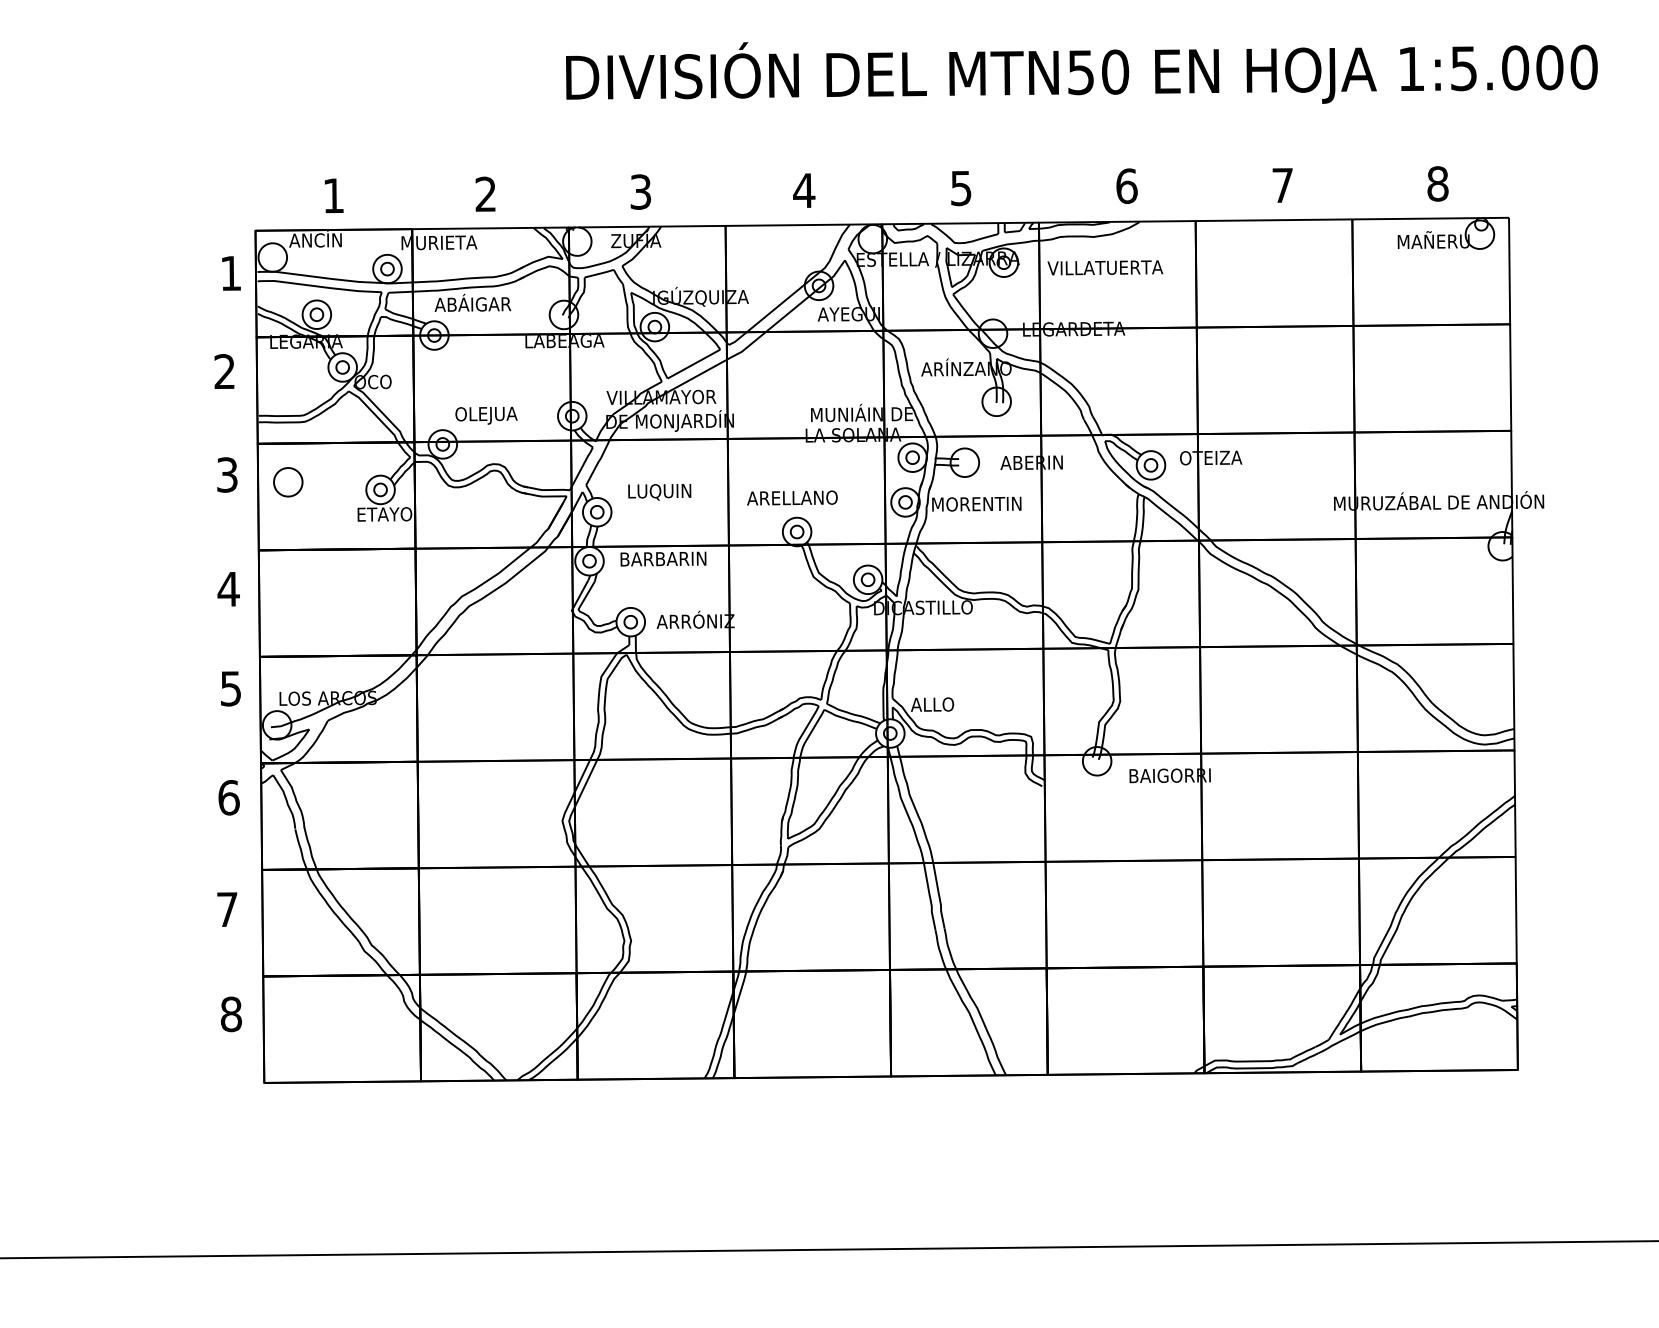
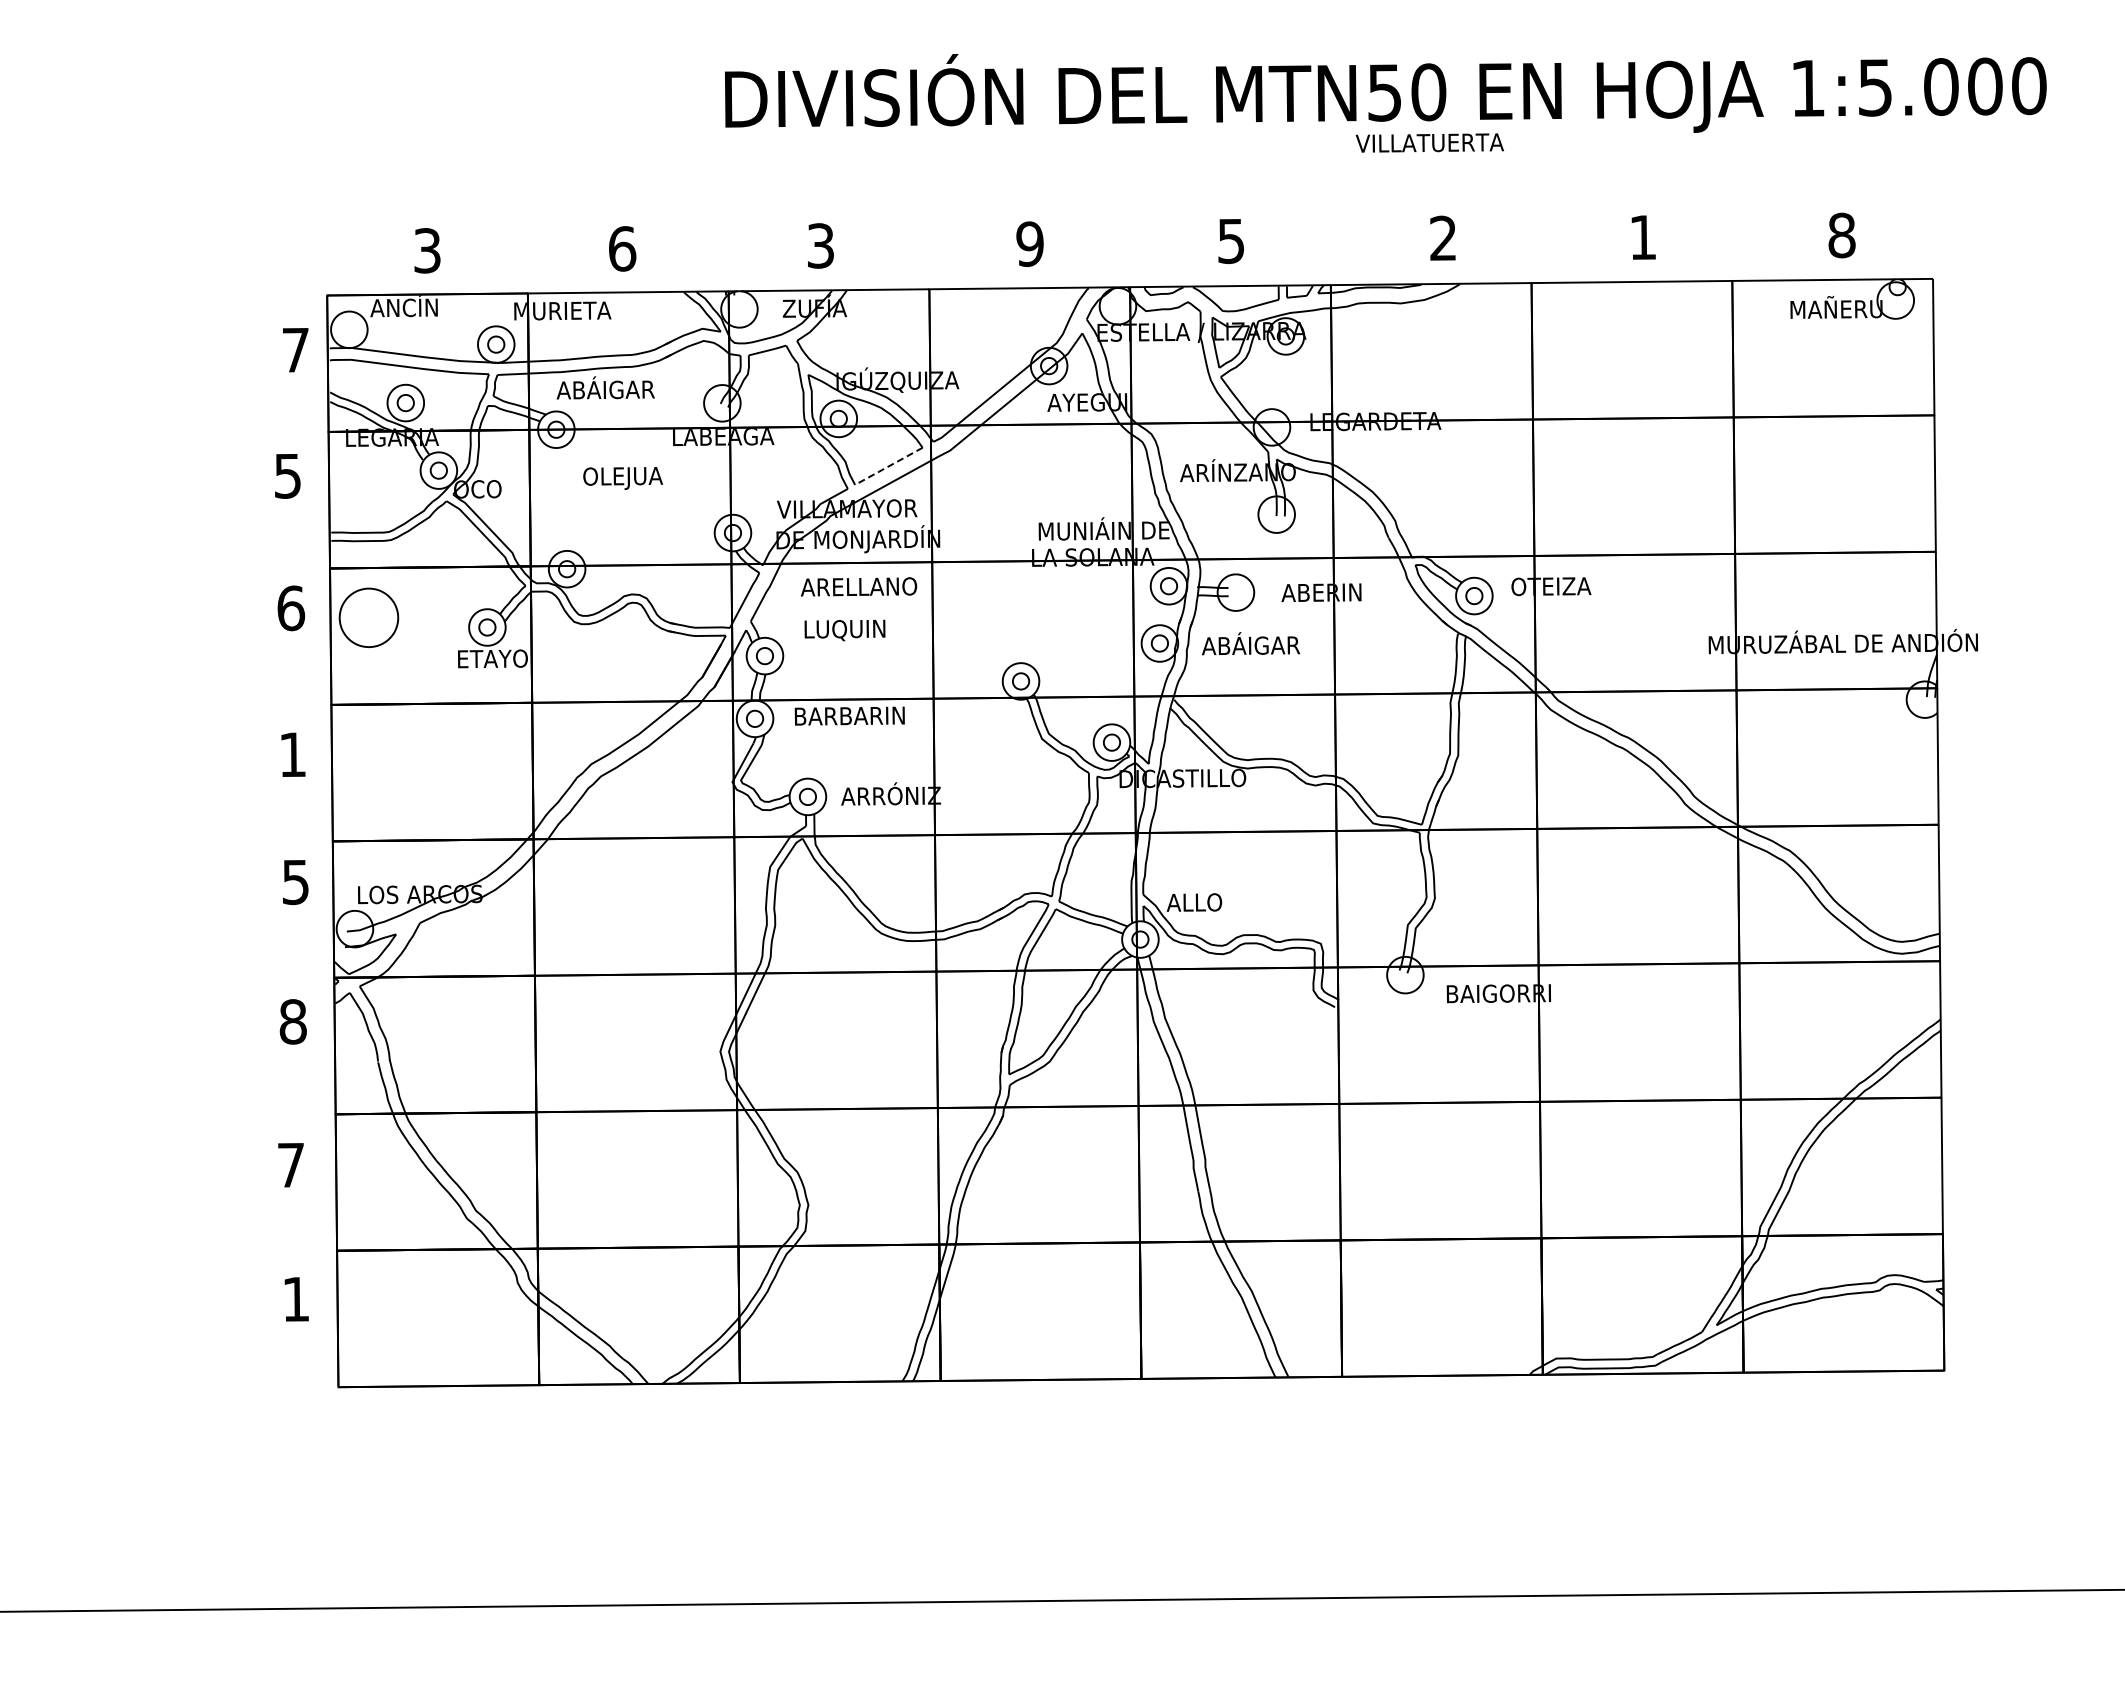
text: (1282, 185) -> (1642, 237), 7 -> 1
text: (1126, 186) -> (1443, 238), 6 -> 2
text: (803, 190) -> (1029, 244), 4 -> 9
text: (486, 194) -> (622, 248), 2 -> 6
text: (333, 195) -> (427, 250), 1 -> 3
text: (1105, 267) -> (1429, 142), moved
text: (230, 273) -> (295, 350), 1 -> 7
line: (693, 364) -> (888, 466), solid -> dashed
text: (224, 371) -> (287, 475), 2 -> 5
text: (486, 415) -> (623, 478), moved
text: (227, 475) -> (291, 608), 3 -> 6
part: (288, 482) -> (369, 617), size x1.6
text: (792, 497) -> (859, 586), moved
text: (977, 502) -> (1251, 643), MORENTIN -> ABÁIGAR
text: (228, 589) -> (292, 754), 4 -> 1
text: (229, 797) -> (293, 1021), 6 -> 8
text: (230, 1014) -> (295, 1299), 8 -> 1

